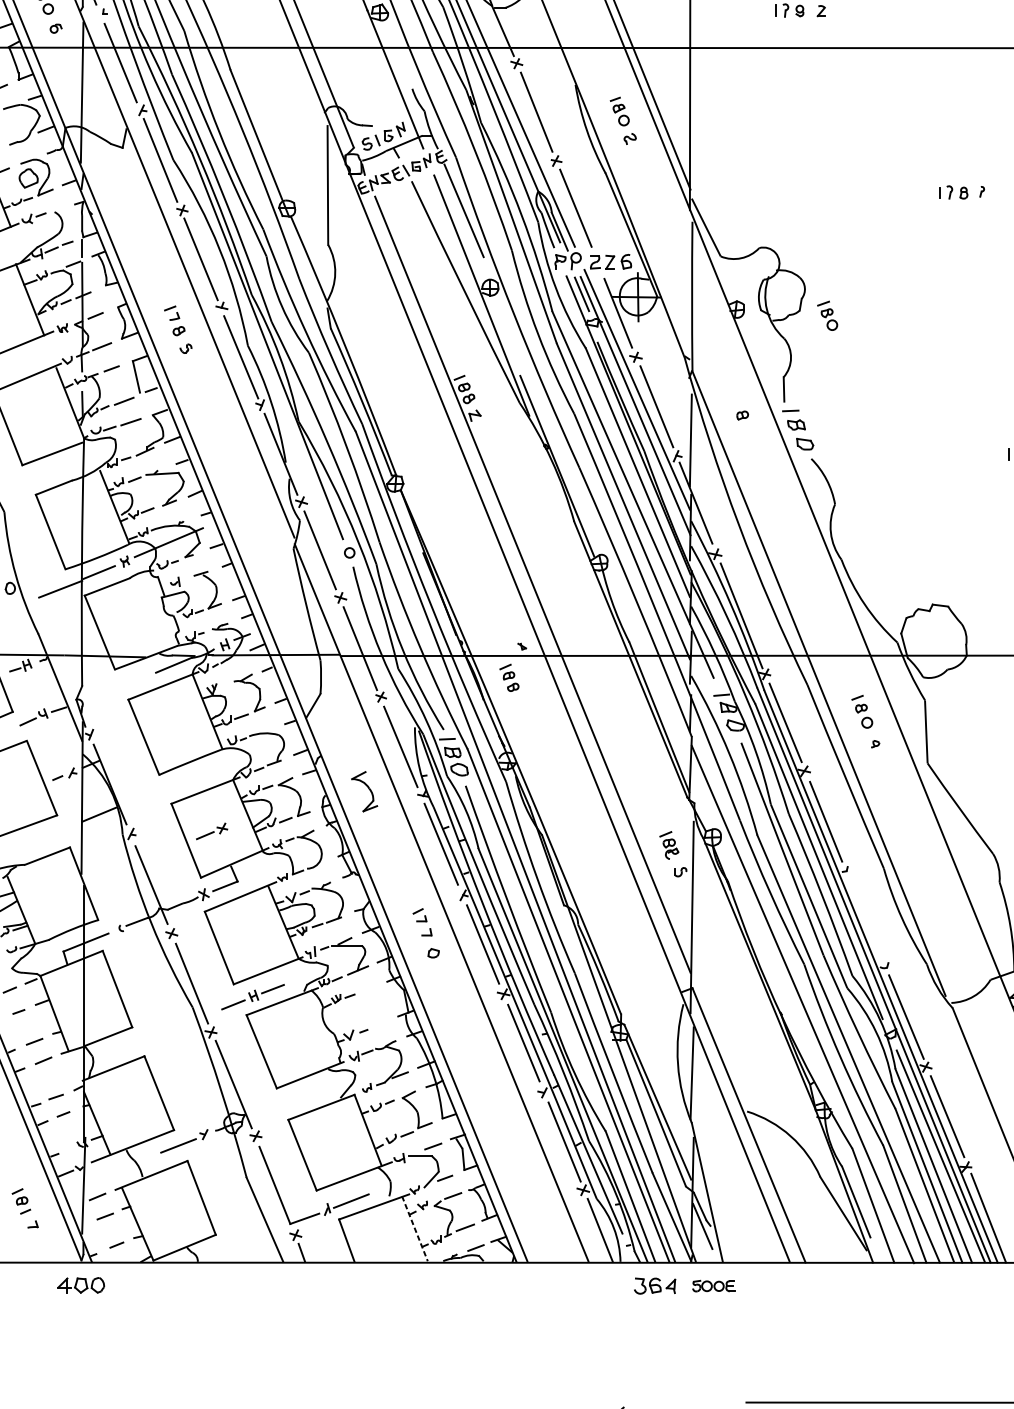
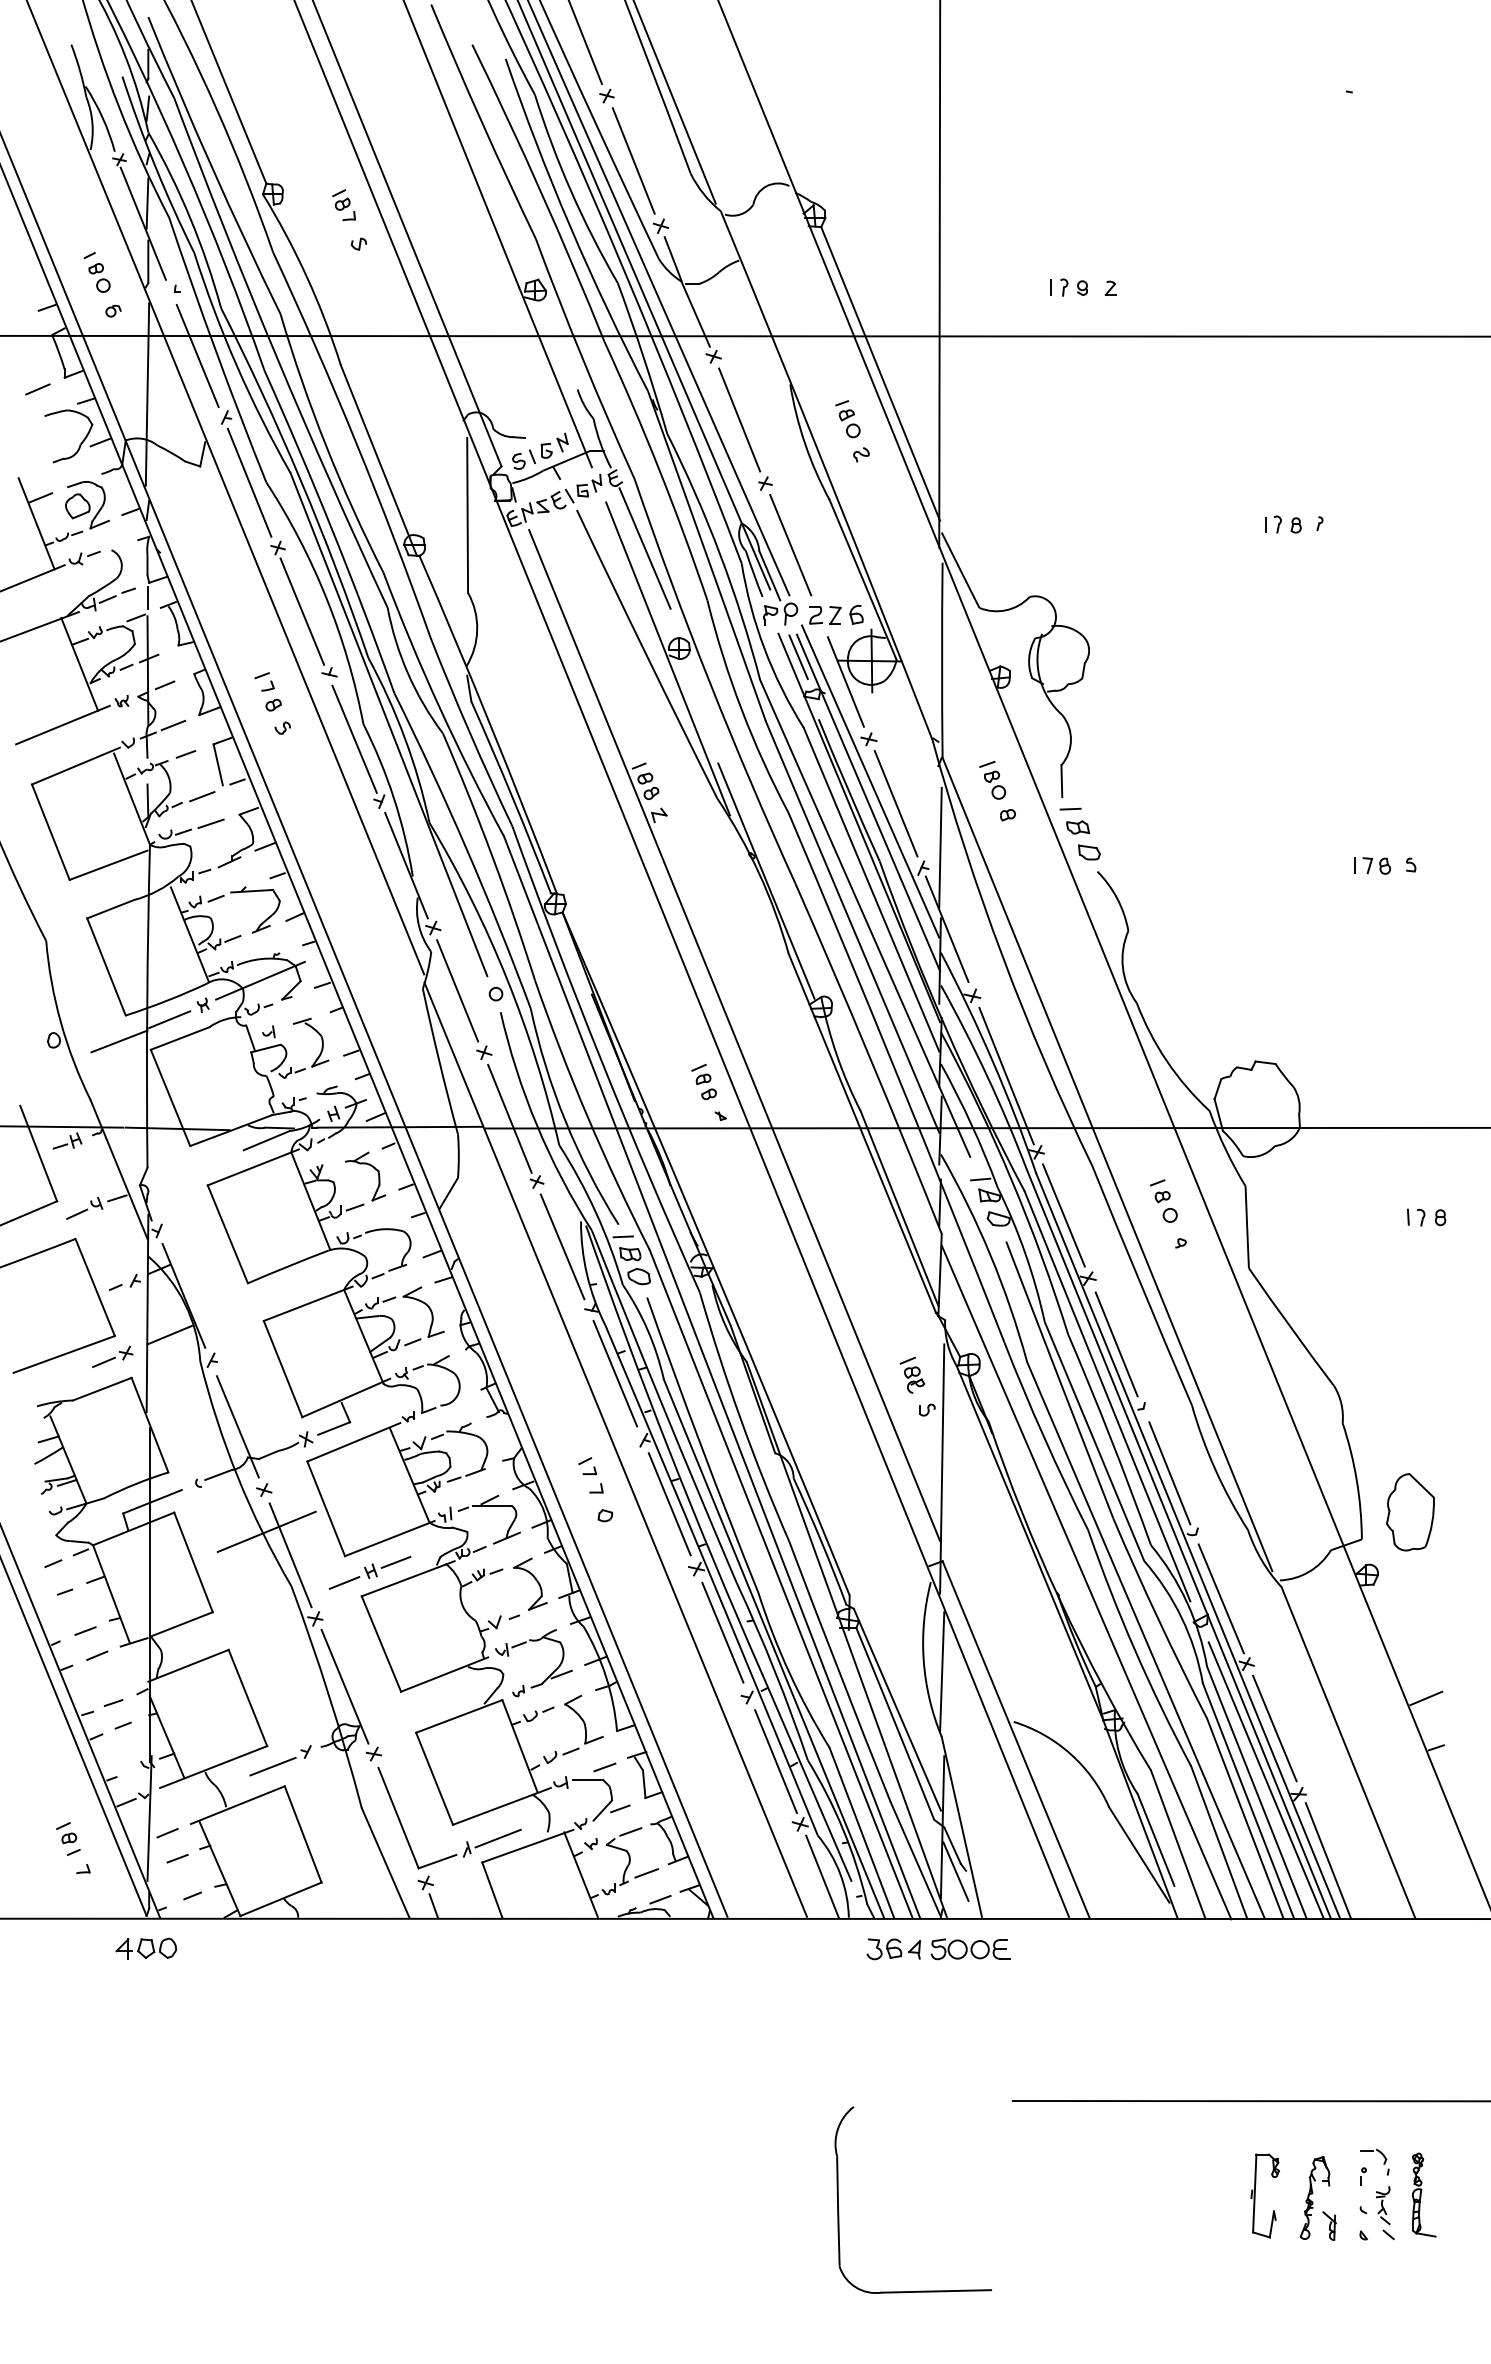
part: (827, 316) -> (992, 780), moved
part: (508, 678) -> (703, 1082), moved
part: (364, 791) -> (530, 1583), moved
part: (211, 831) -> (112, 1356), moved
line: (866, 920) -> (1169, 1473), added
line: (173, 965) -> (266, 1531), added
line: (415, 1229) -> (581, 1875), dashed -> solid
part: (713, 1286) -> (970, 1949), size x1.43

